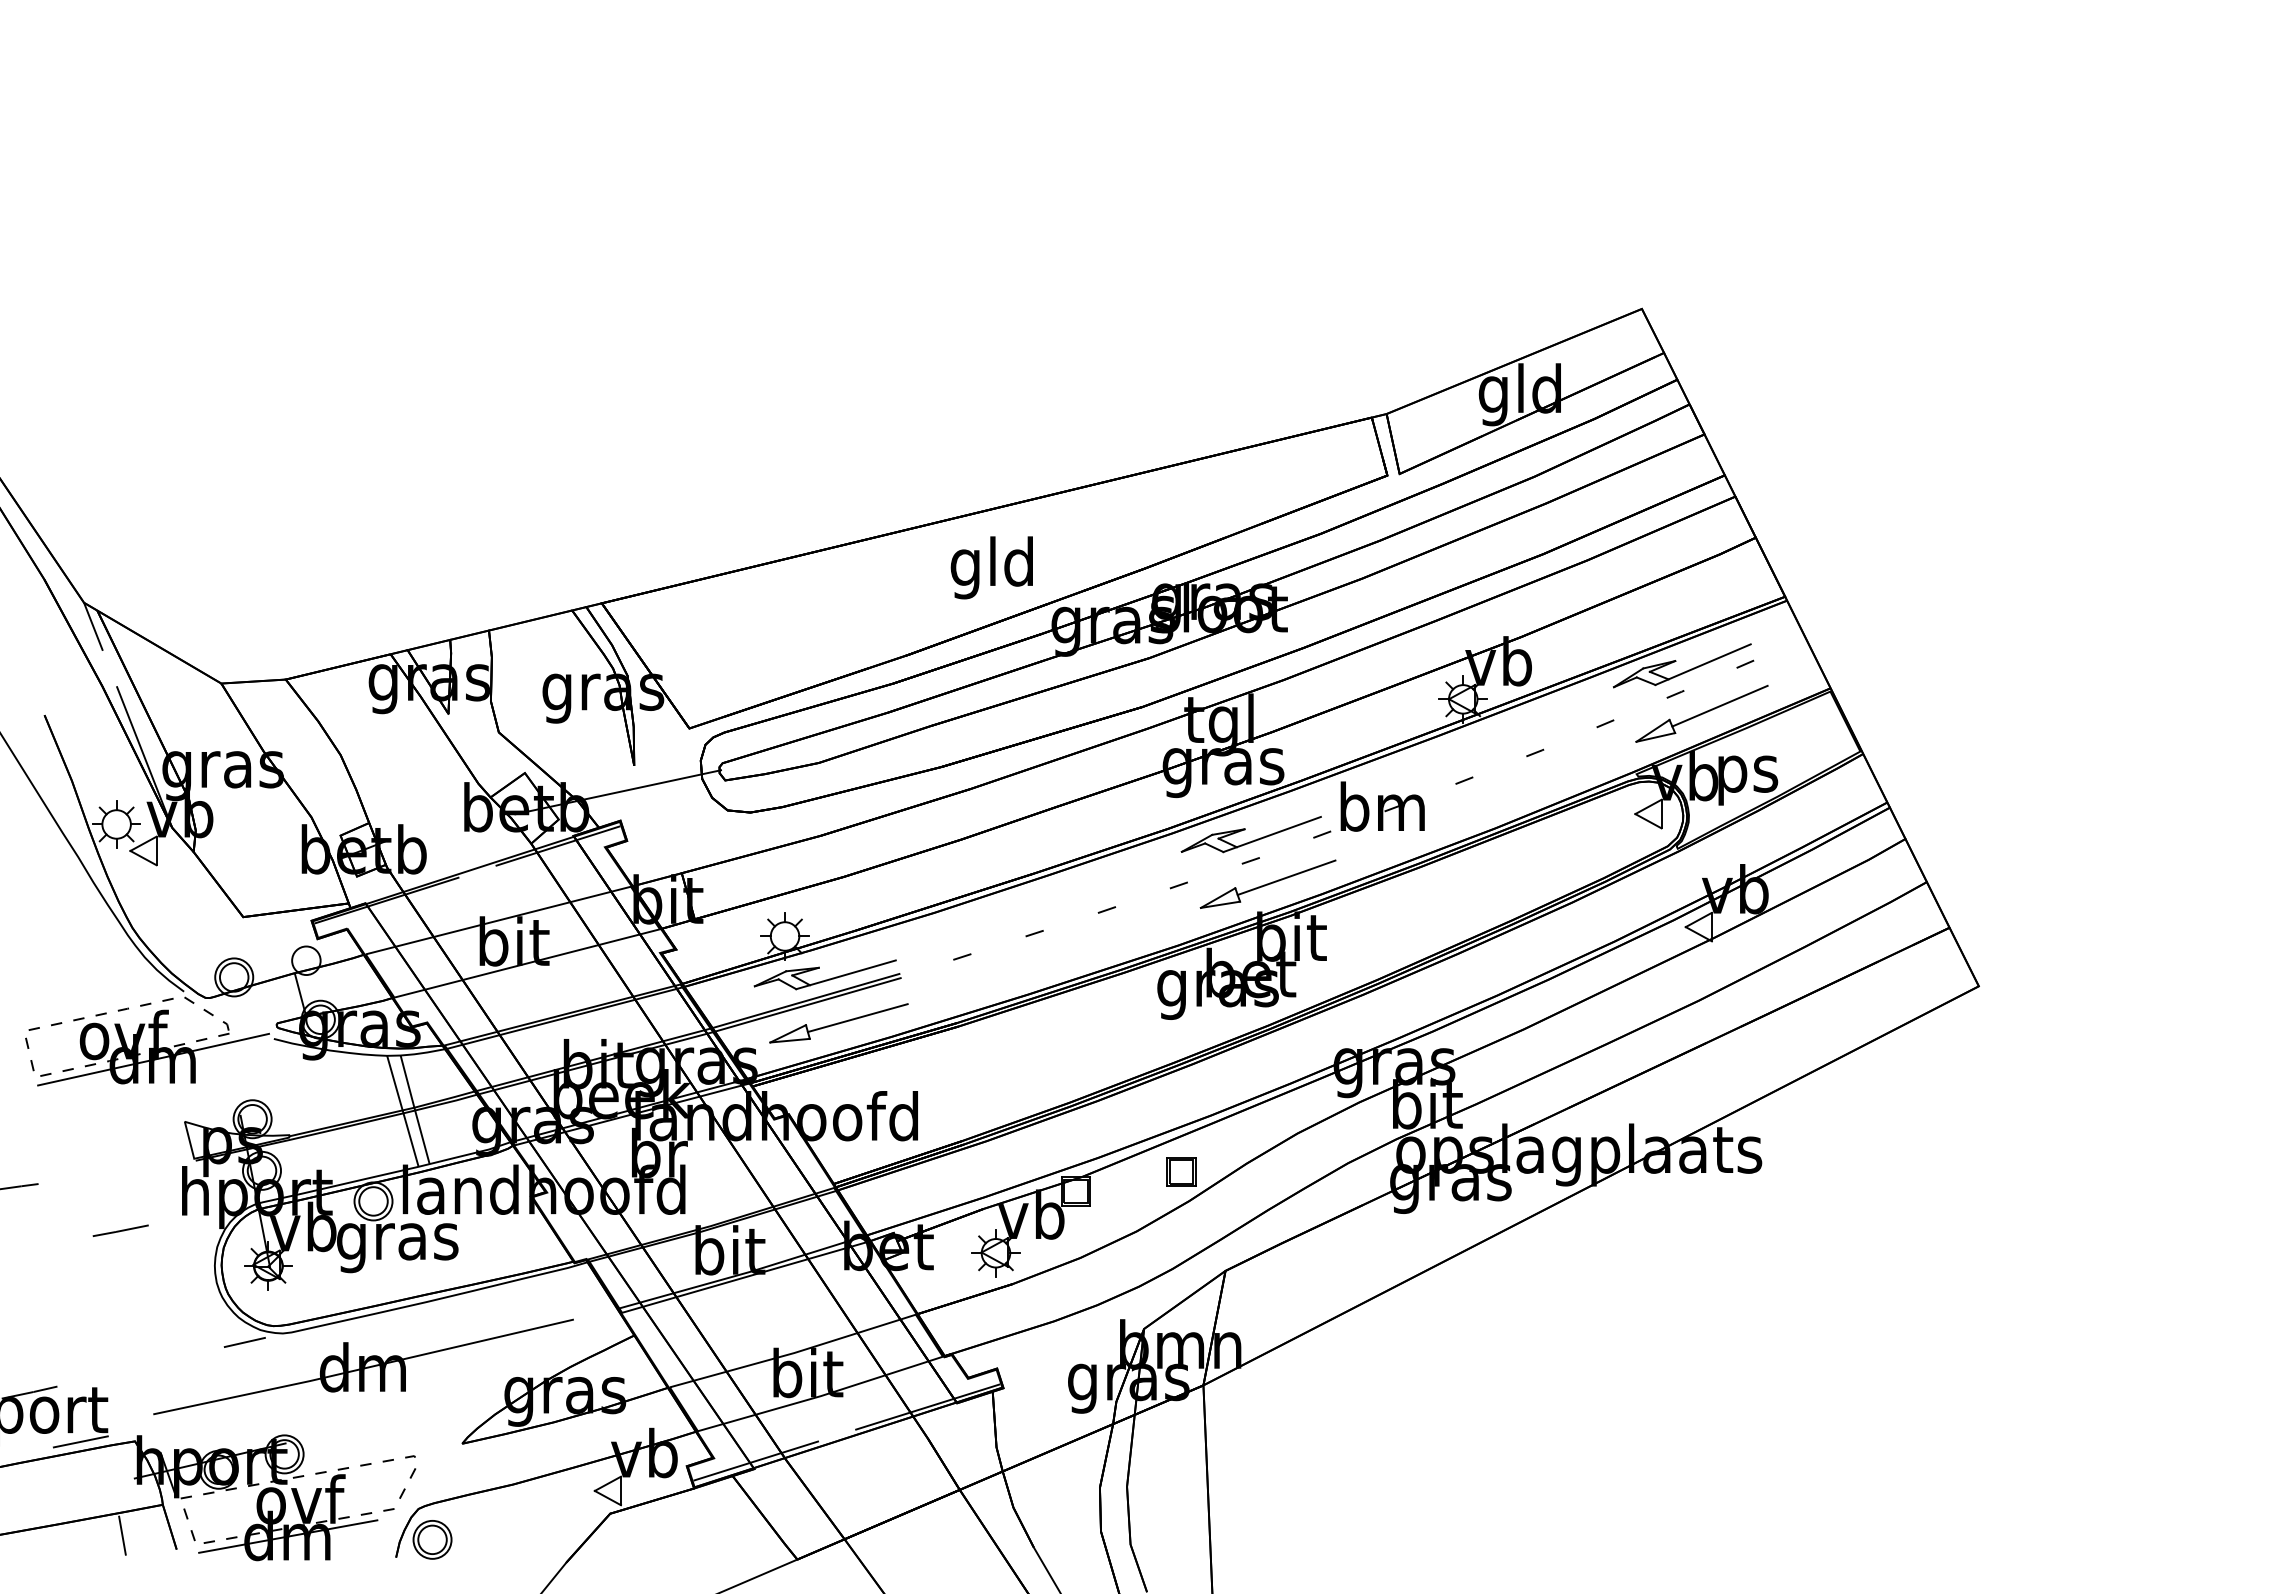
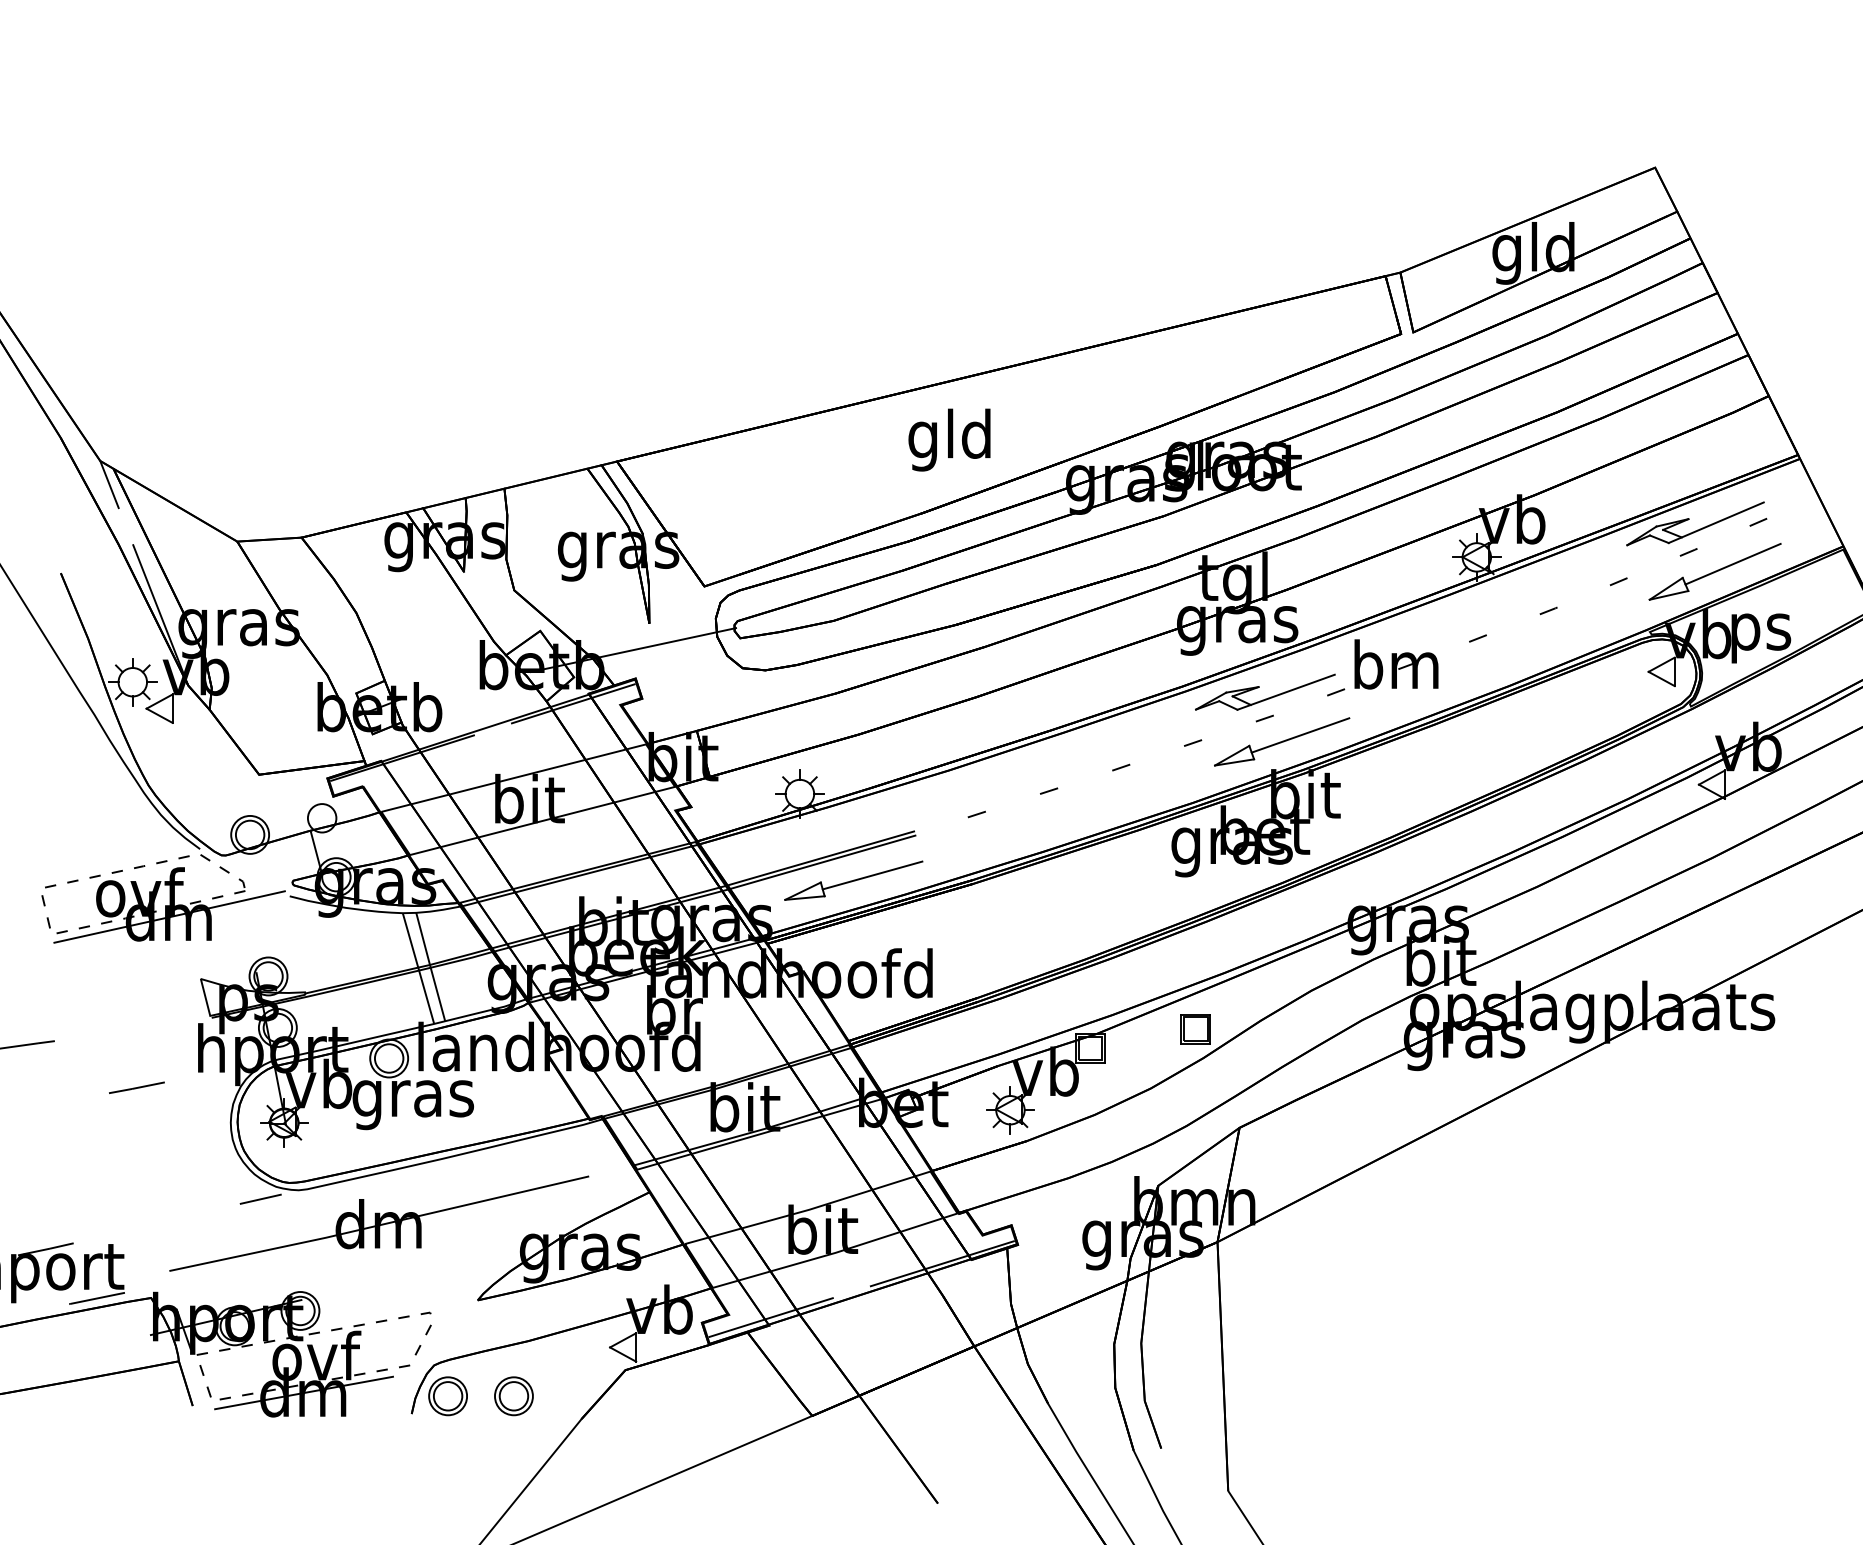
text: (991, 567) -> (949, 439), moved
part: (824, 974) -> (839, 831), removed
line: (122, 1535) -> (138, 1391), removed
part: (498, 1539) -> (513, 1395), added

